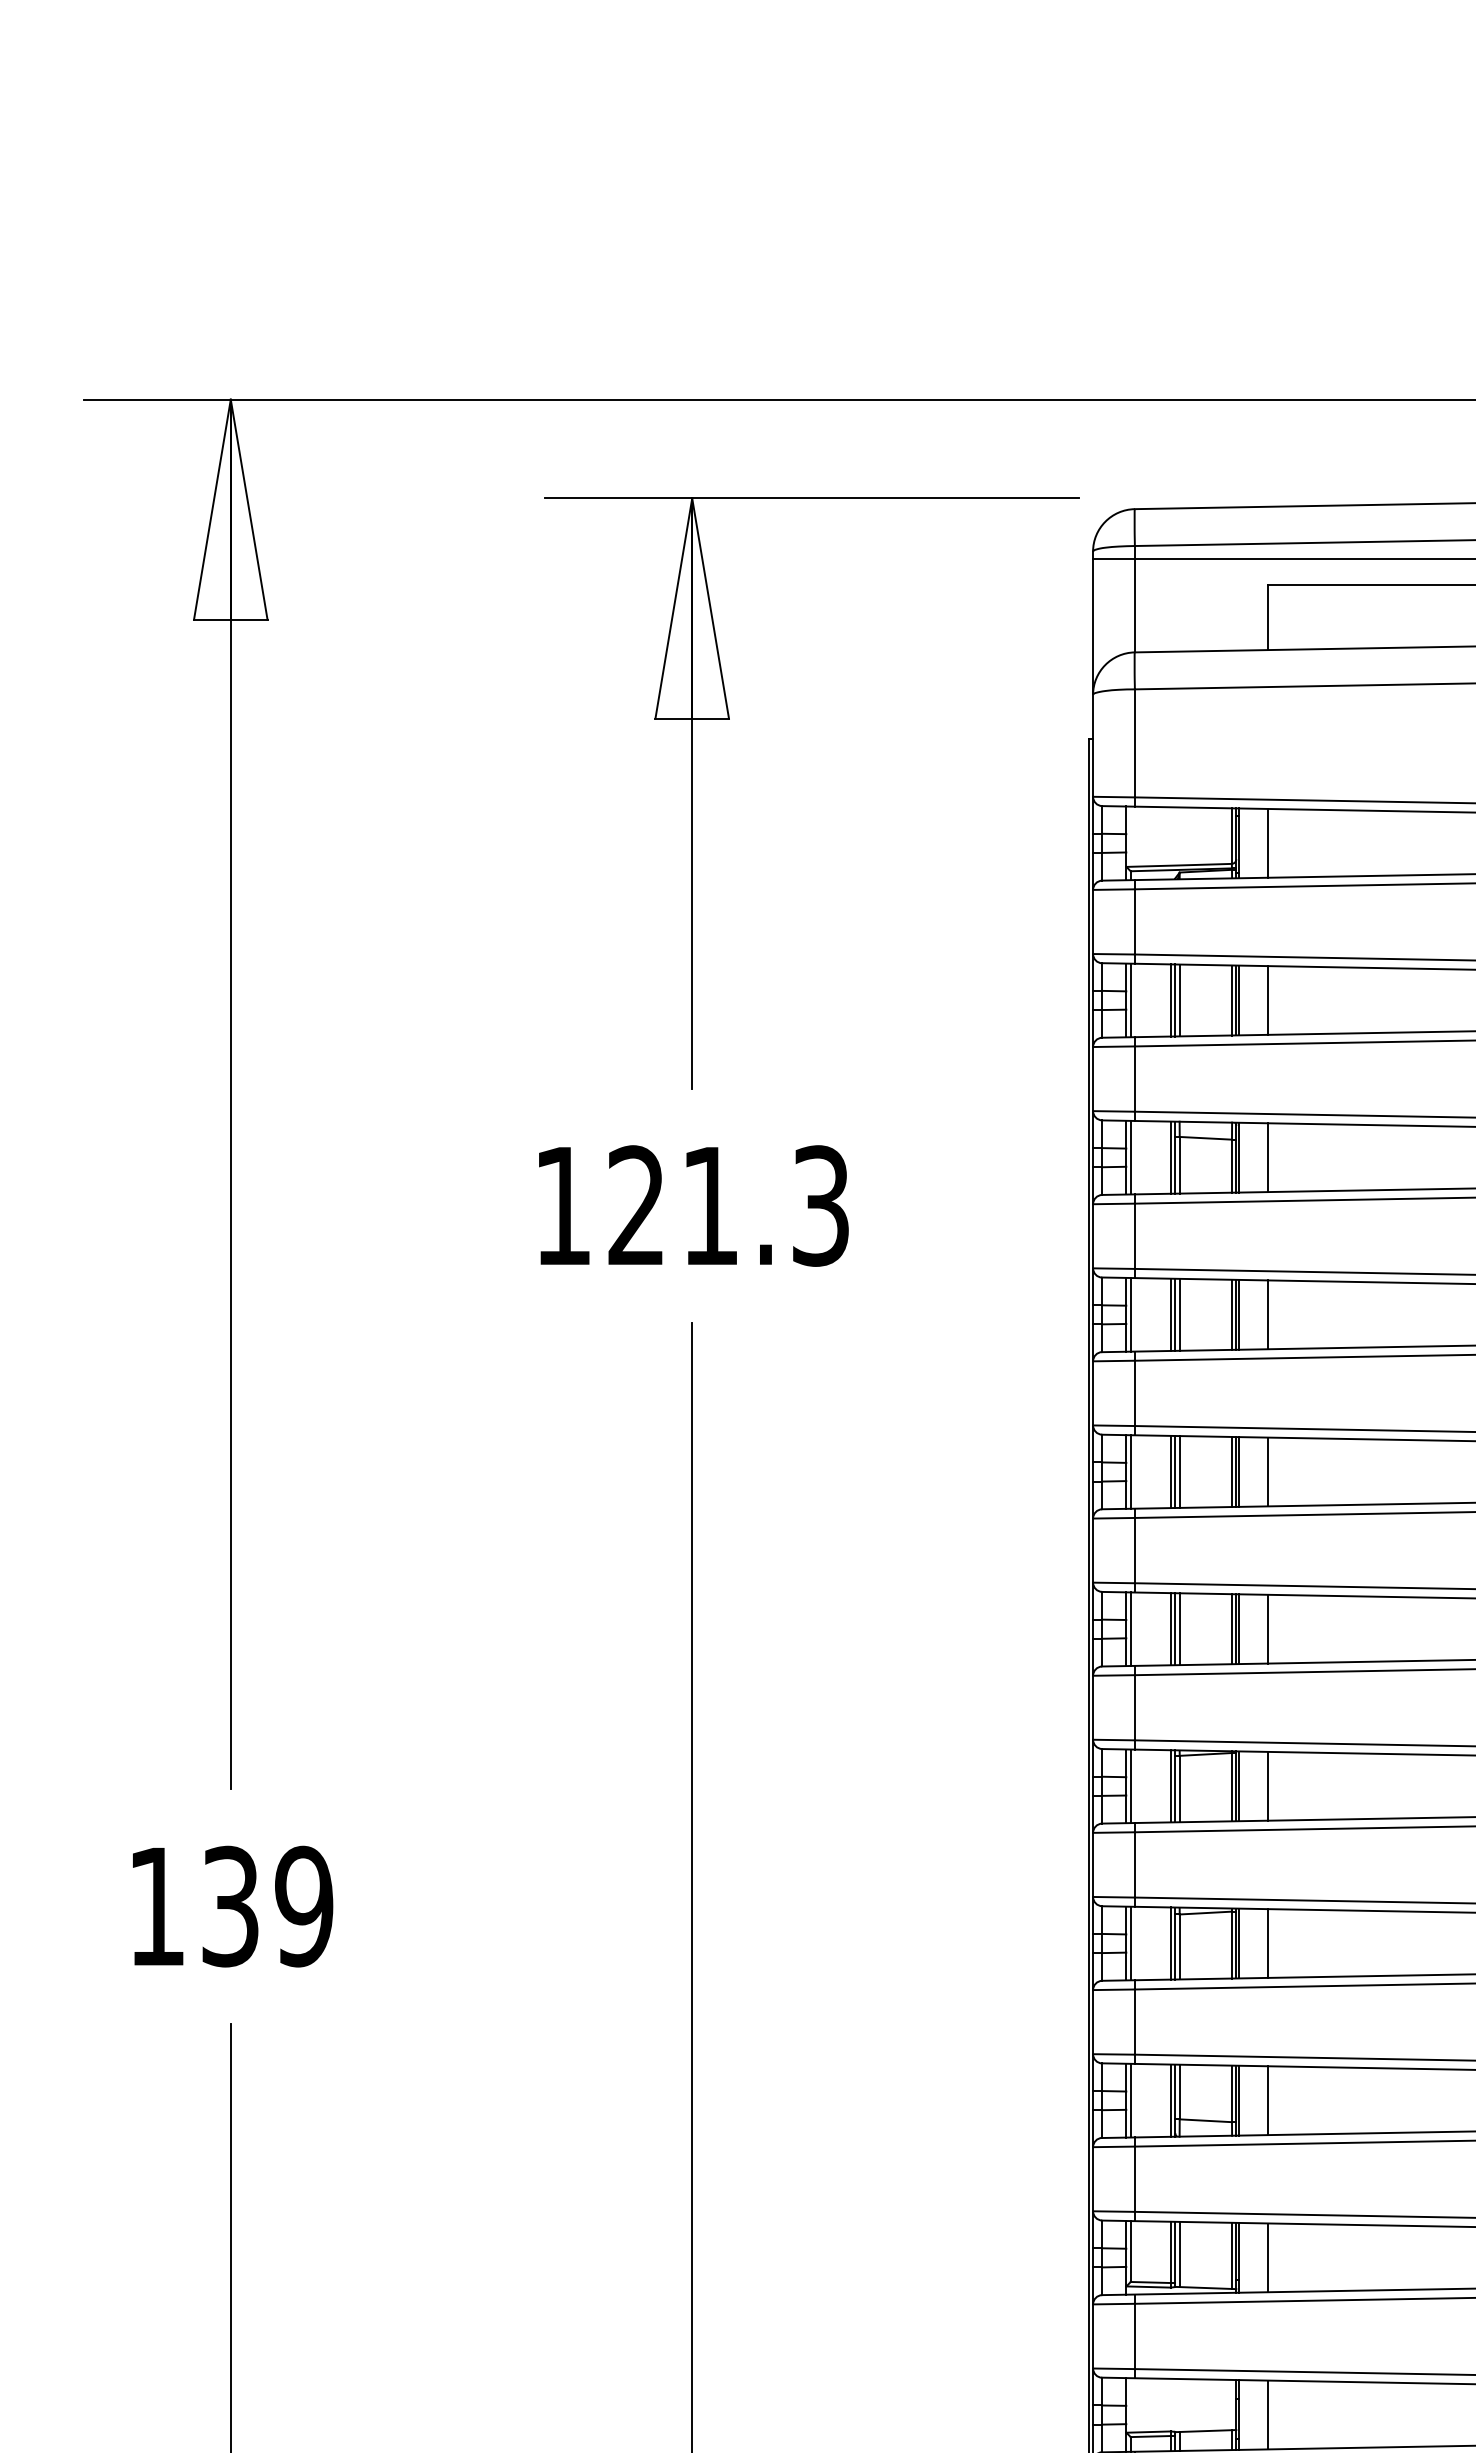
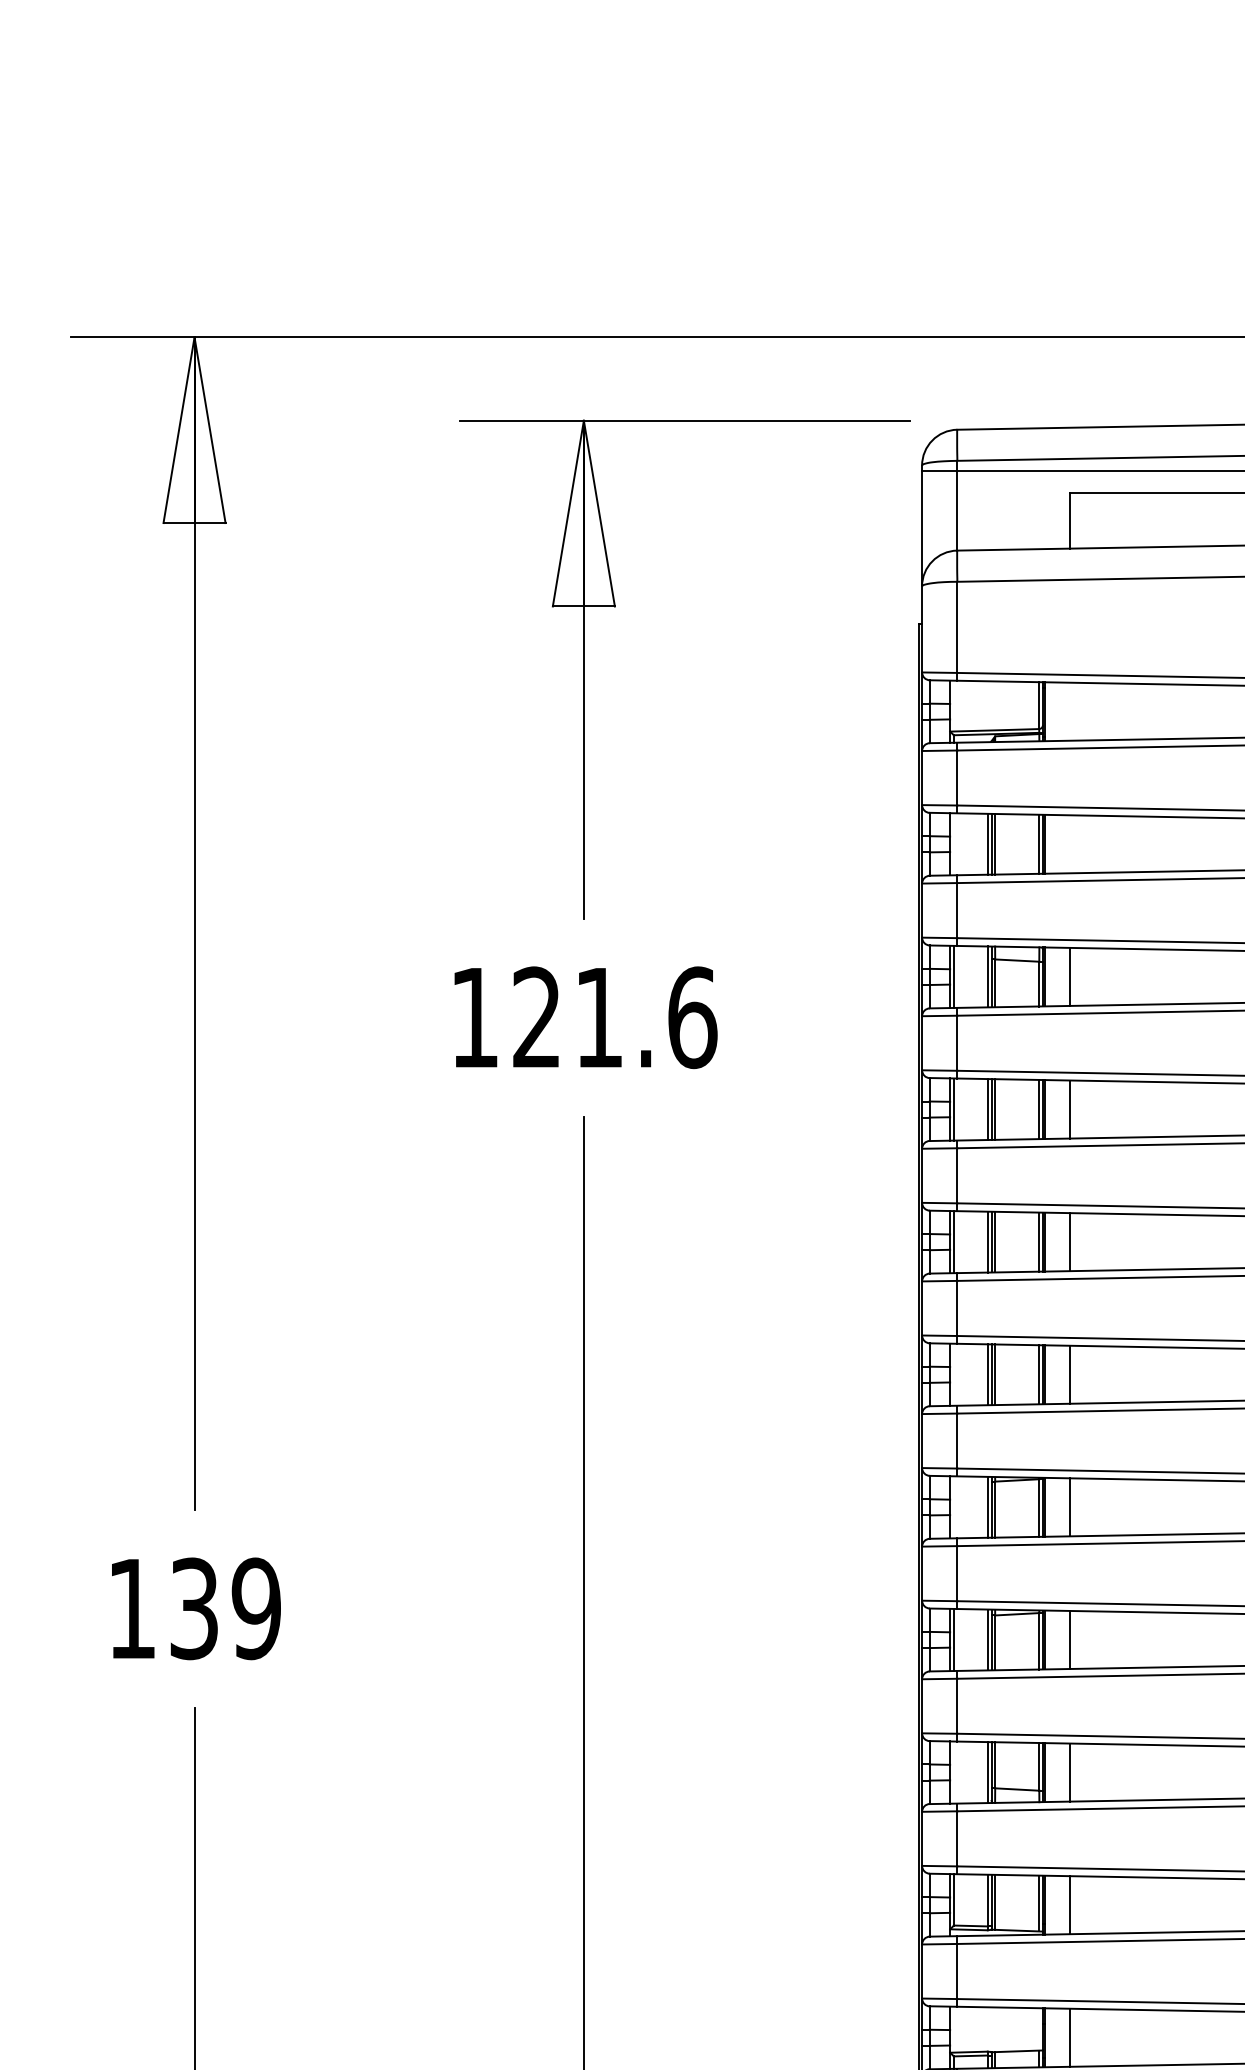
line: (1267, 843) -> (1069, 711), removed
line: (1130, 1000) -> (953, 844), removed
line: (1267, 1000) -> (1069, 844), removed
text: (820, 1205) -> (692, 1017), 121.3 -> 121.6
line: (1130, 1628) -> (953, 1374), removed
line: (1130, 1786) -> (953, 1507), removed
line: (1130, 2100) -> (953, 1772), removed

